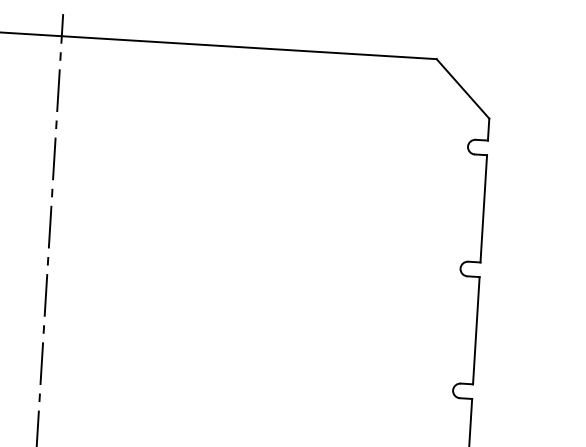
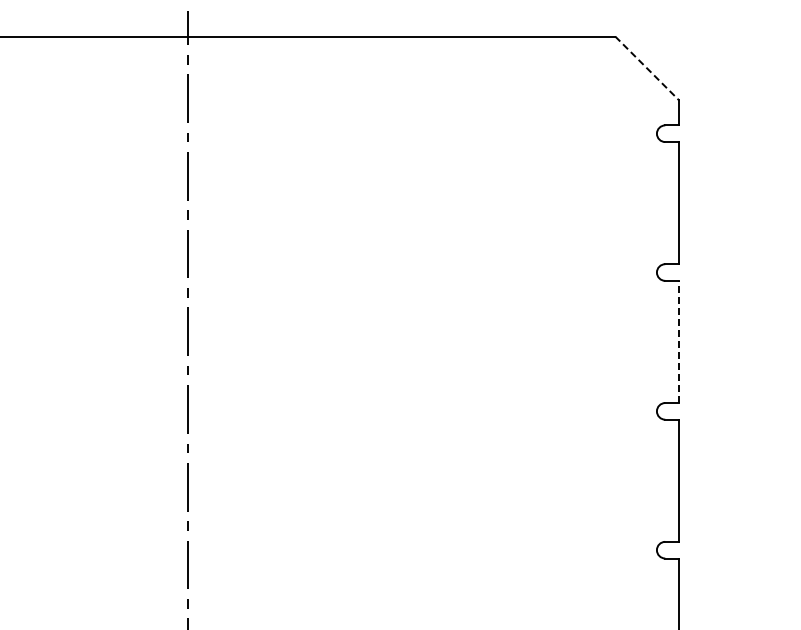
line: (463, 88) -> (647, 68), solid -> dashed
line: (476, 330) -> (679, 341), solid -> dashed

